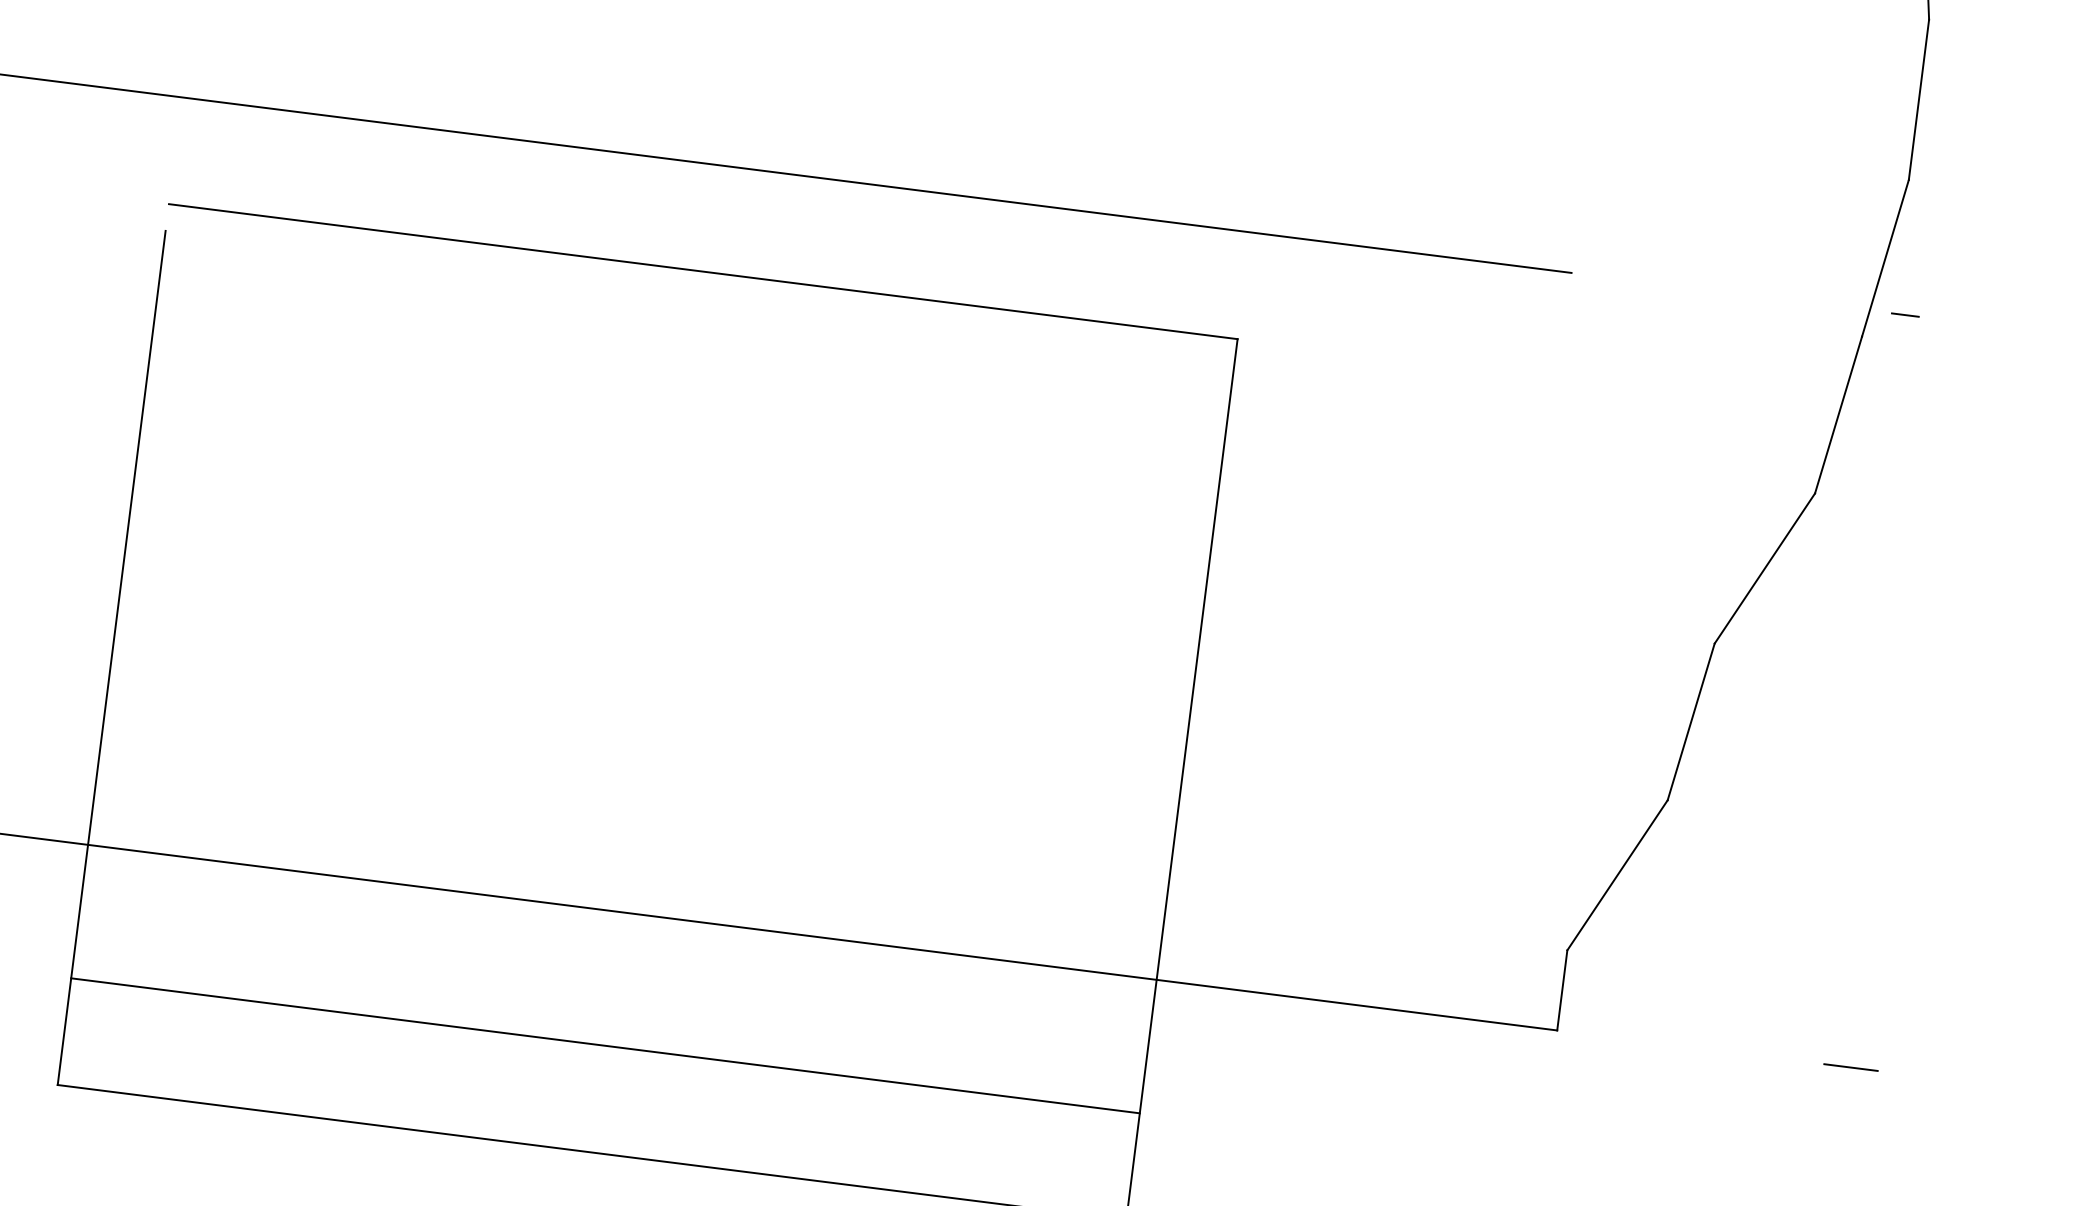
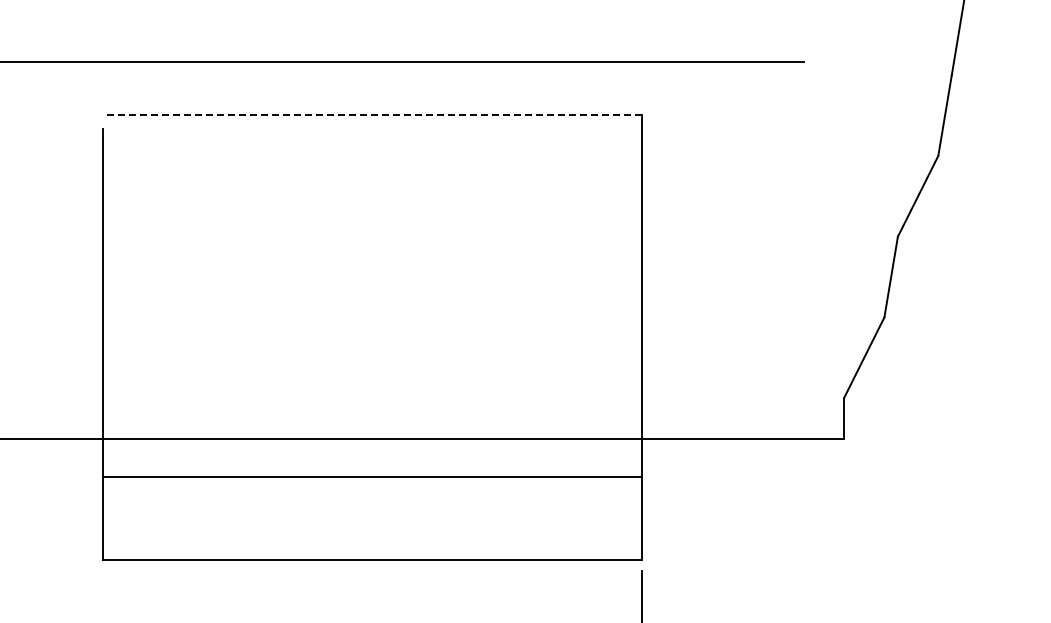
line: (701, 271) -> (371, 115), solid -> dashed
line: (1904, 314) -> (971, 61), removed
line: (603, 1044) -> (371, 476), moved
line: (1849, 1067) -> (991, 438), removed

